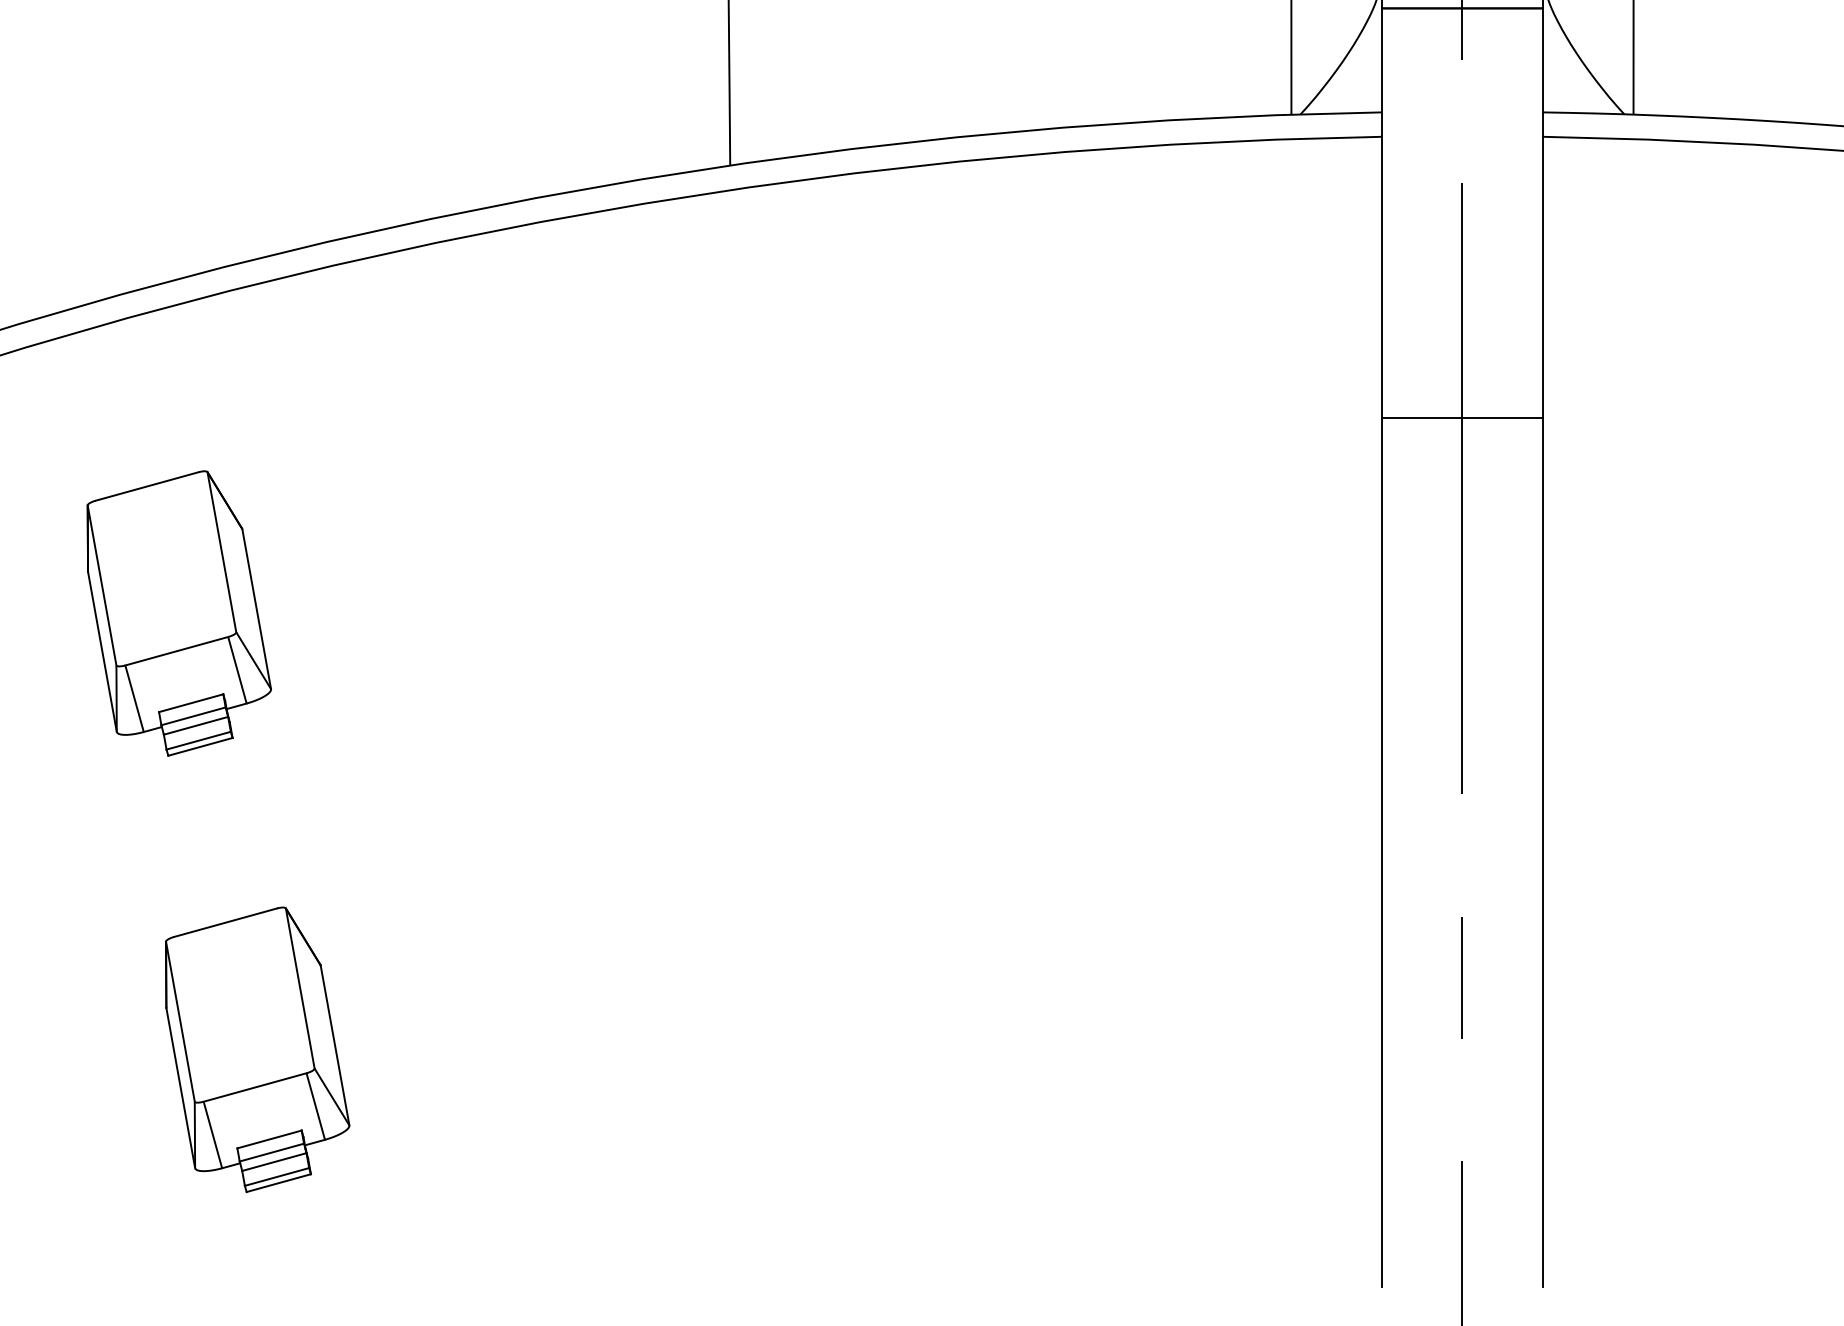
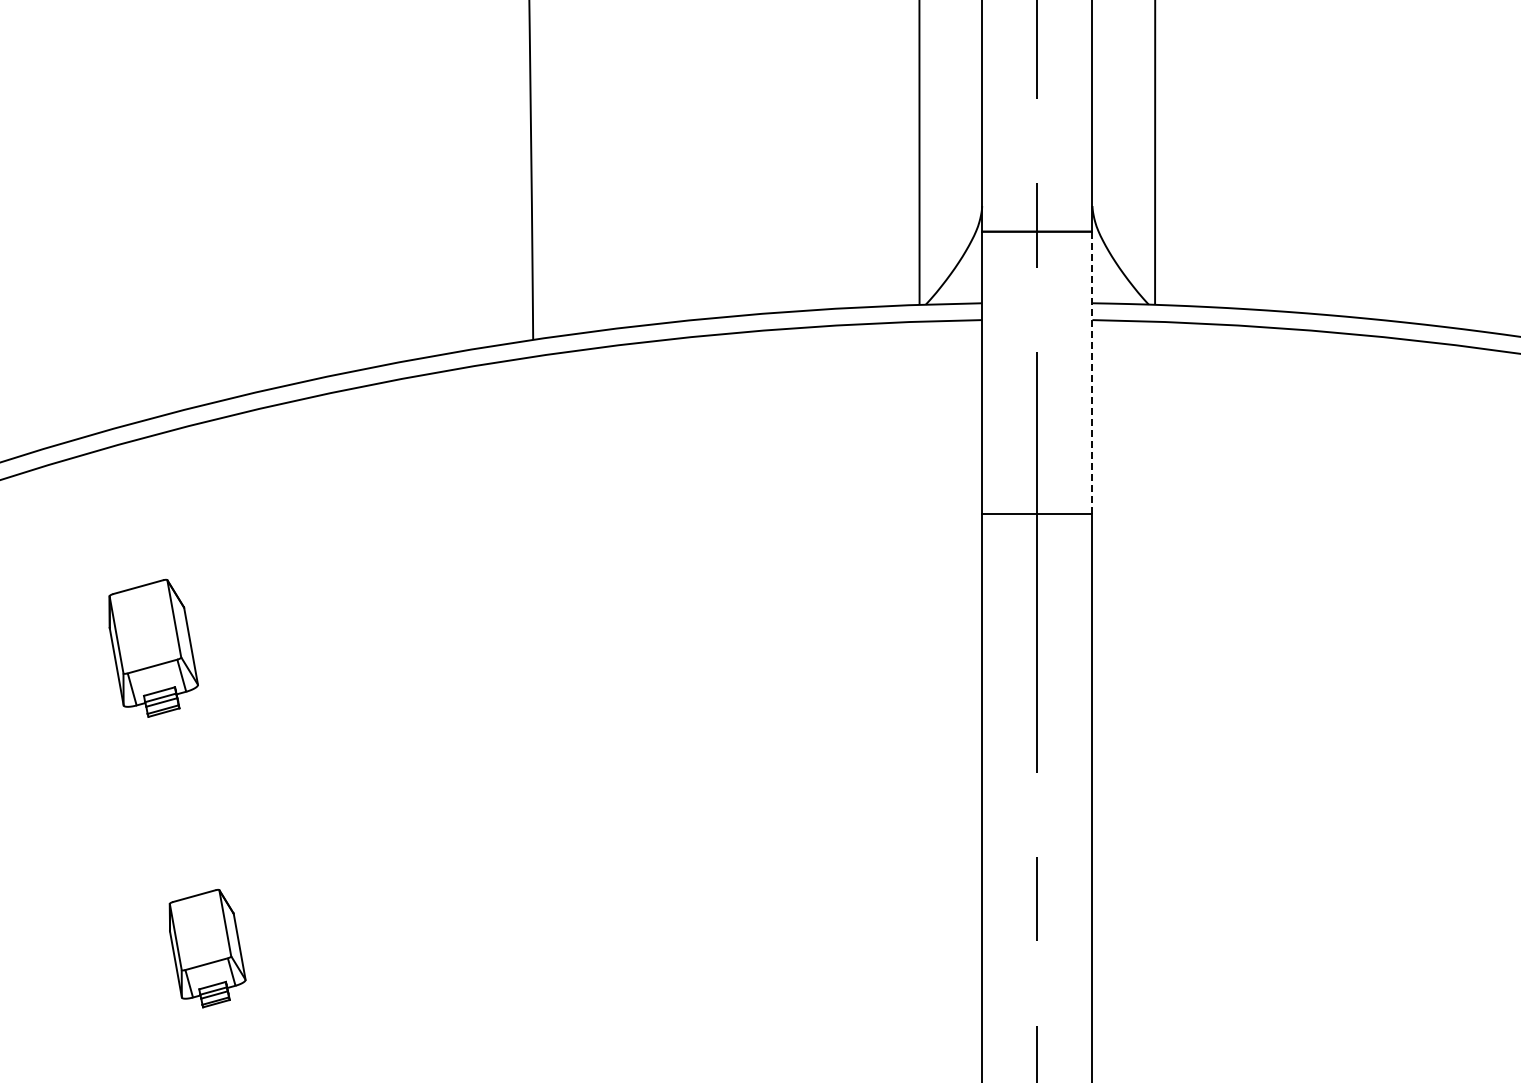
line: (1542, 212) -> (1092, 372), solid -> dashed
part: (178, 613) -> (153, 648), size x0.7
part: (257, 1049) -> (207, 948), size x0.6

